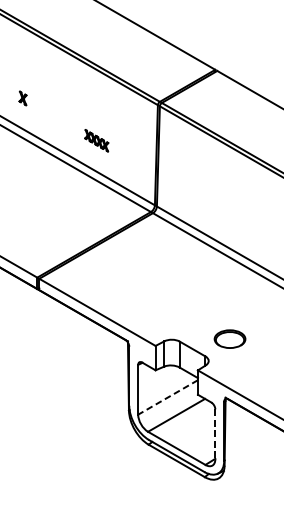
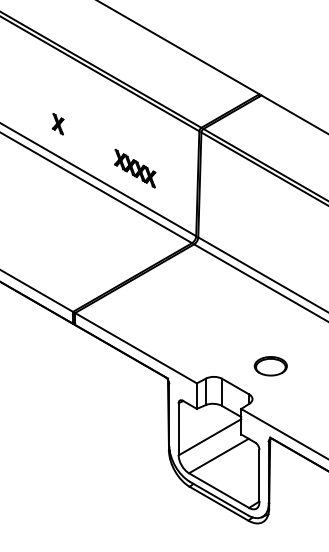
part: (22, 98) -> (57, 124), size x1.43
part: (96, 140) -> (135, 168), size x1.67
part: (229, 339) -> (270, 366), moved
line: (167, 397) -> (209, 437), dashed -> solid
line: (215, 434) -> (259, 476), dashed -> solid

